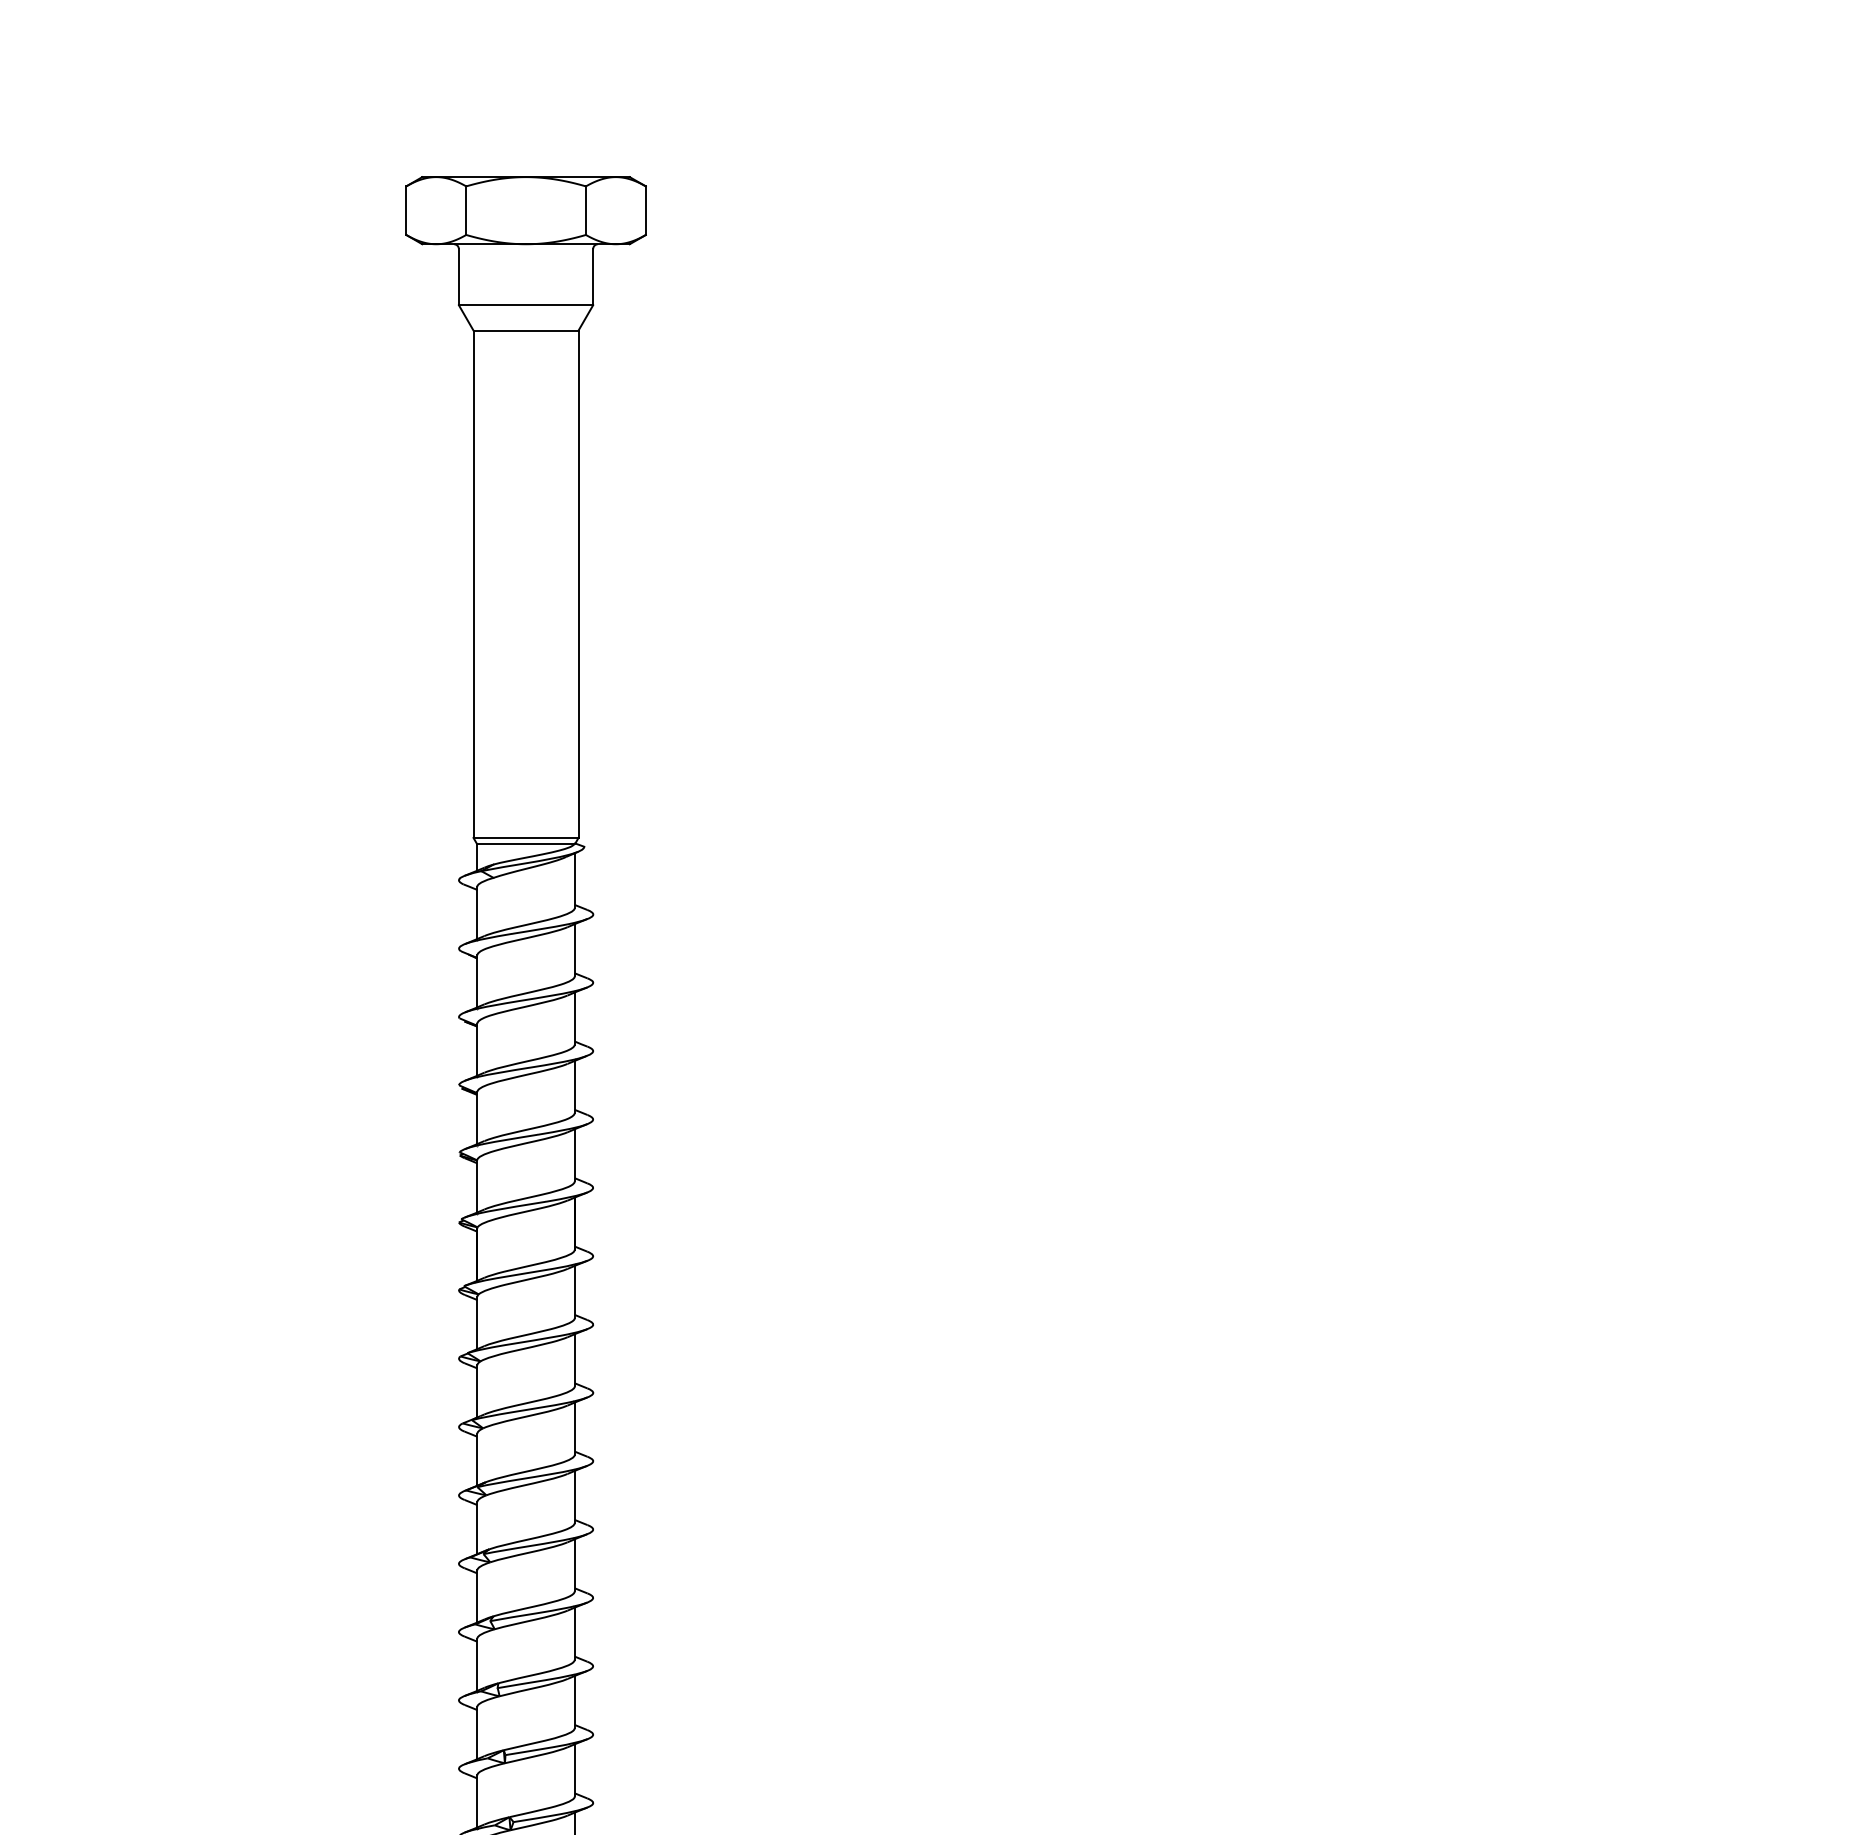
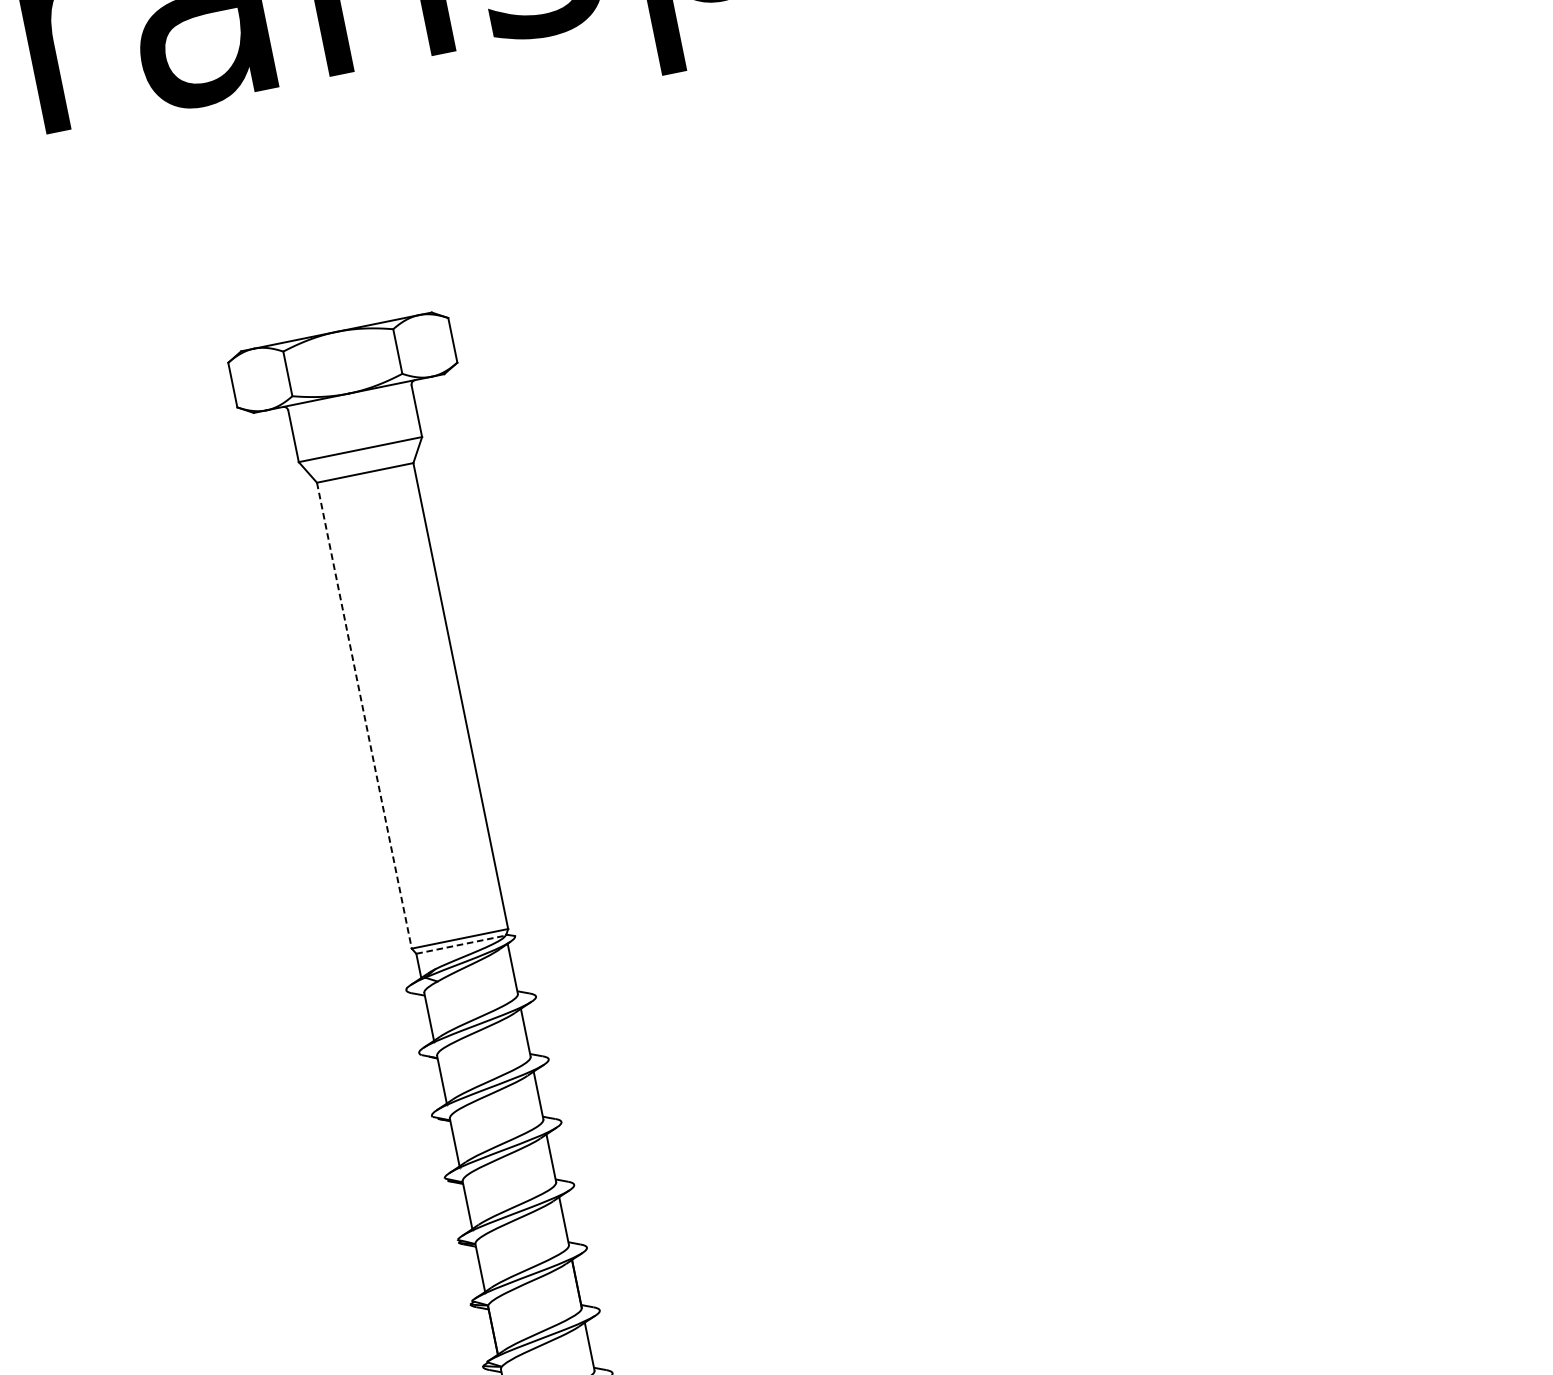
line: (473, 584) -> (364, 715), solid -> dashed
line: (525, 844) -> (460, 944), solid -> dashed

